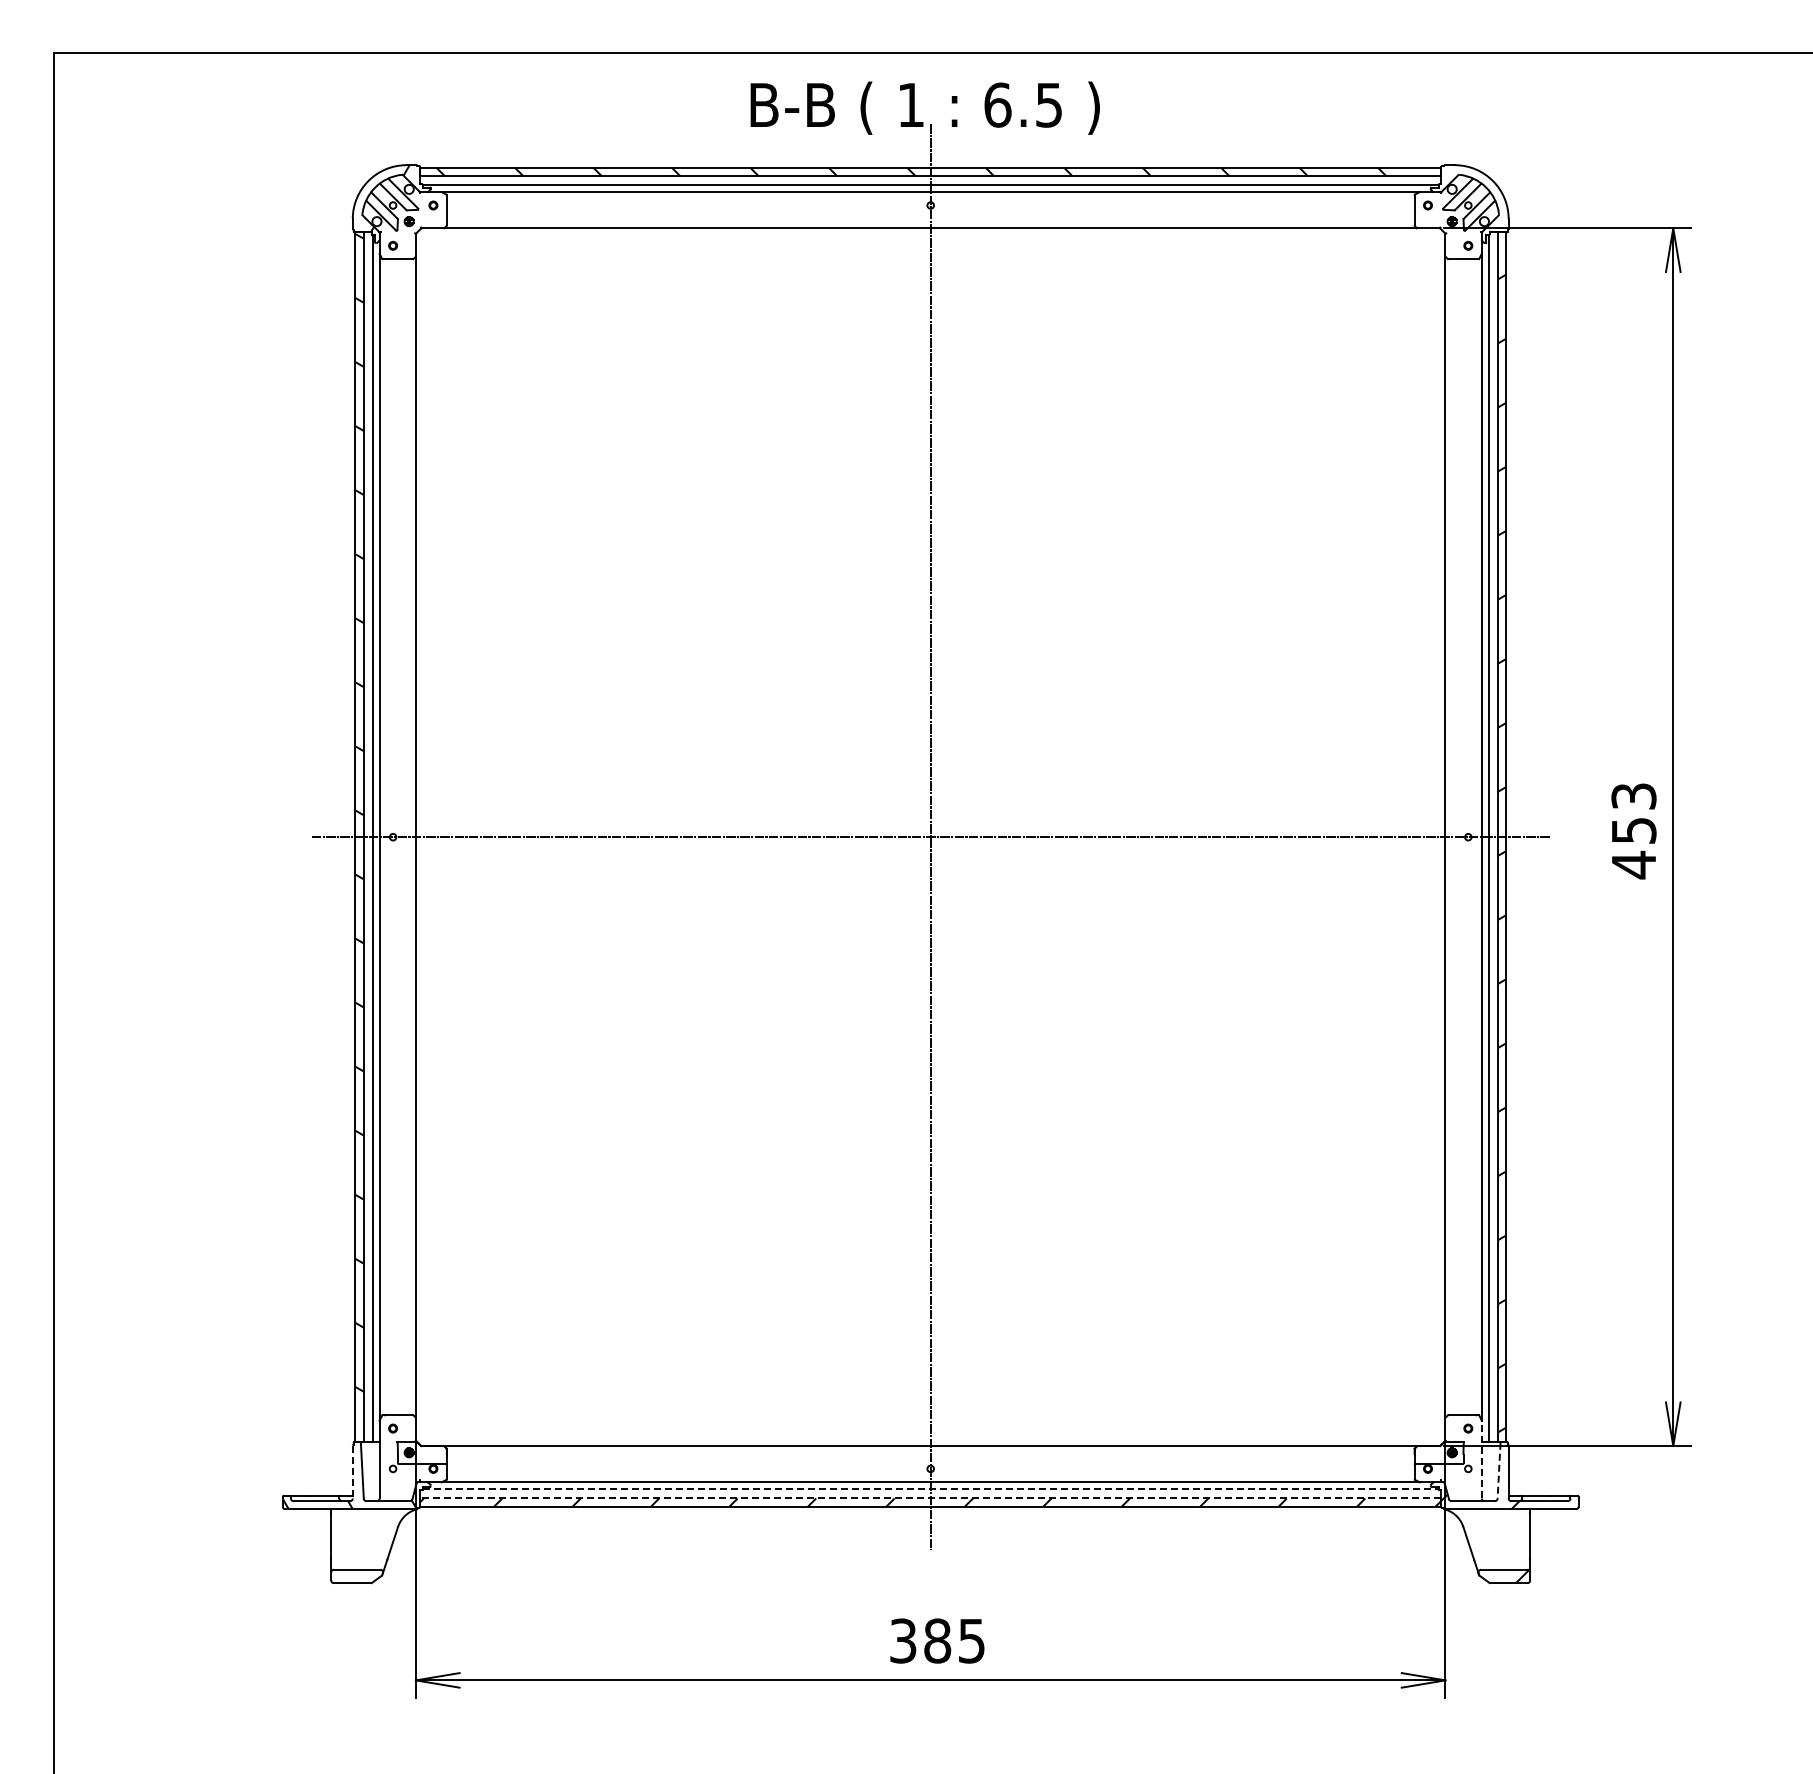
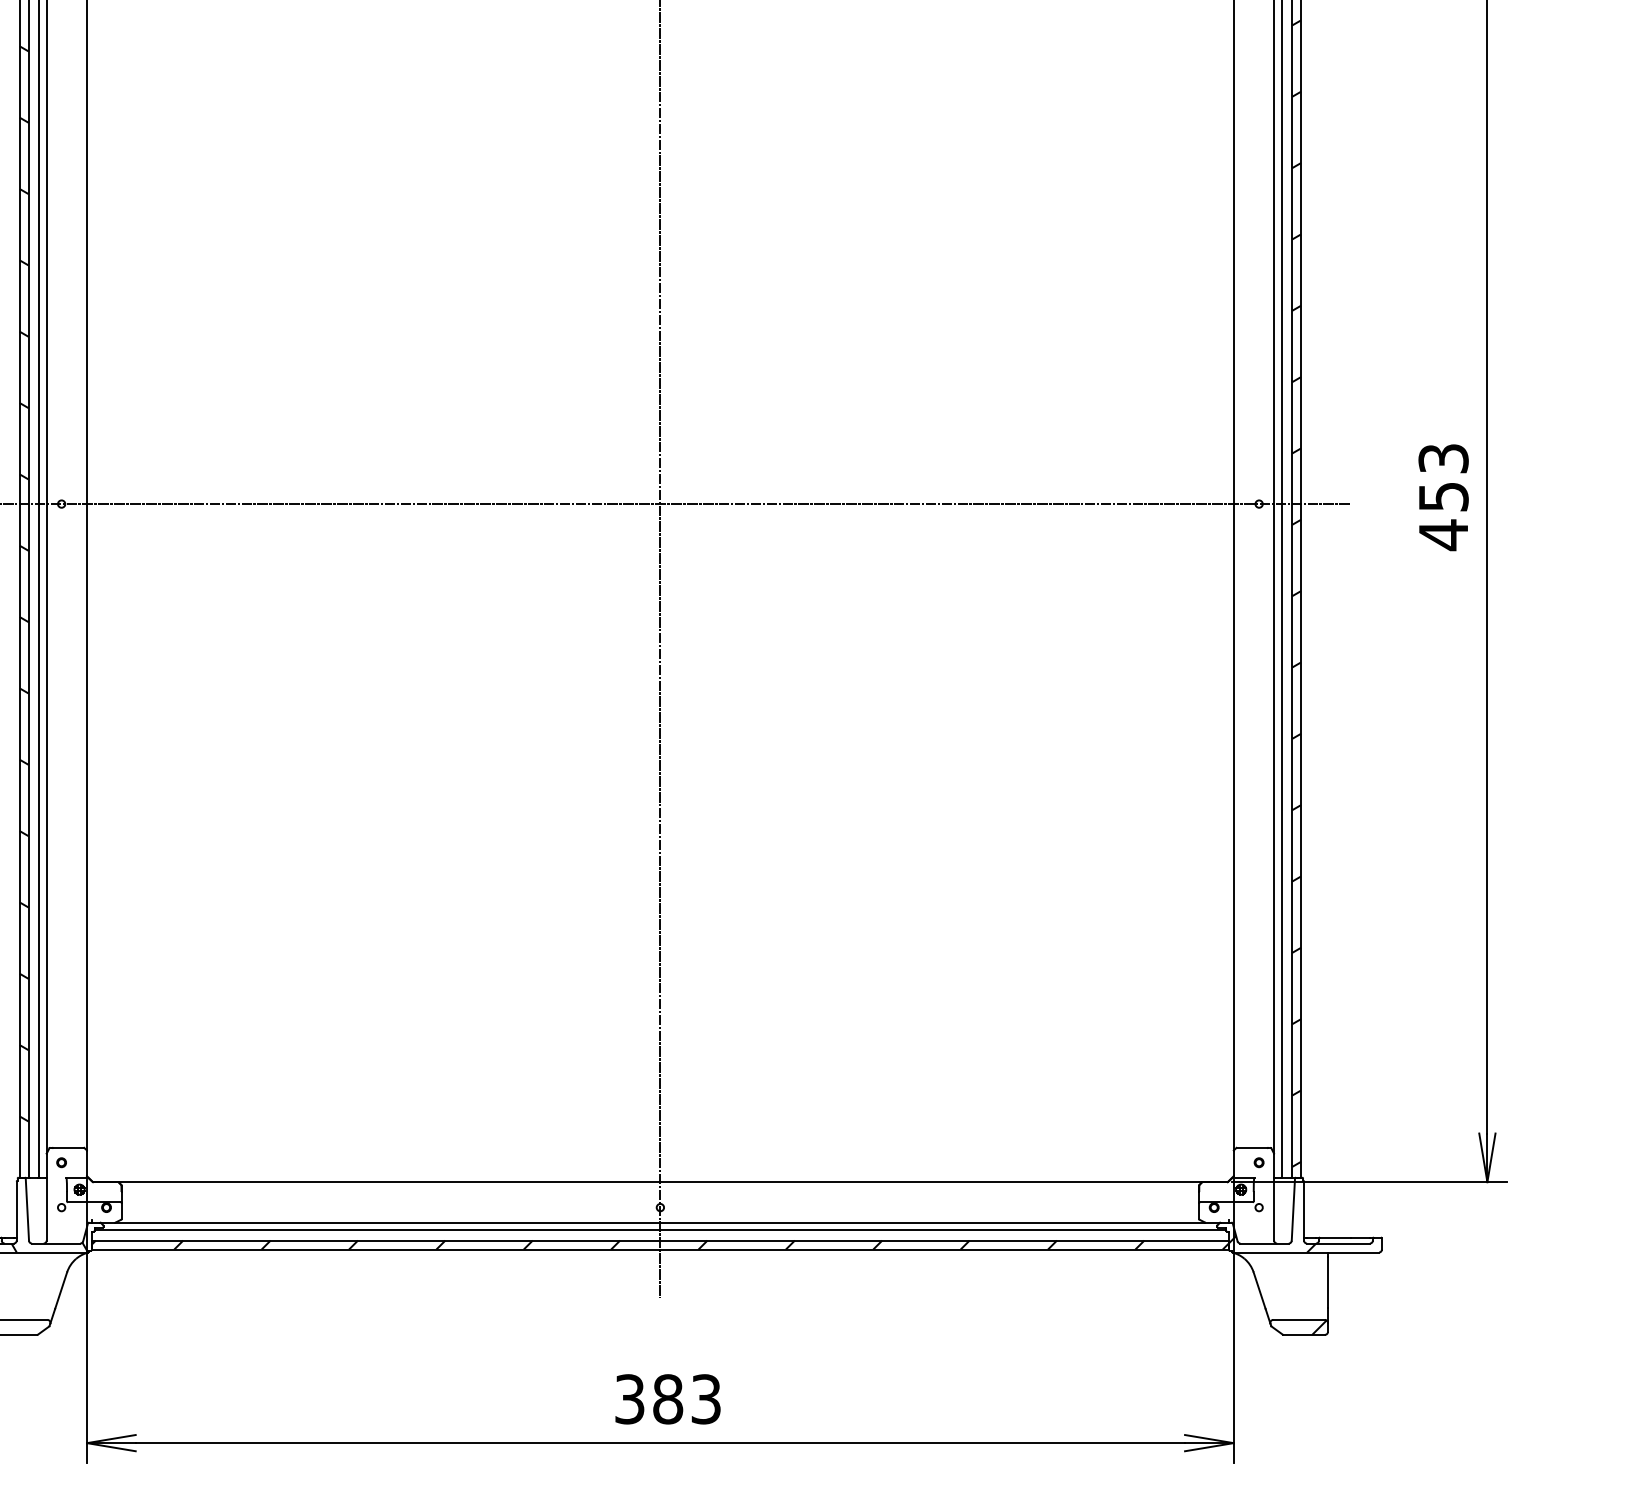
line: (1481, 1459) -> (1273, 1197), dashed -> solid
line: (1499, 1470) -> (1293, 1209), dashed -> solid
line: (352, 1472) -> (16, 1211), dashed -> solid
line: (931, 1489) -> (661, 1230), dashed -> solid
line: (930, 1498) -> (660, 1240), dashed -> solid
text: (971, 1640) -> (705, 1398), 385 -> 383

